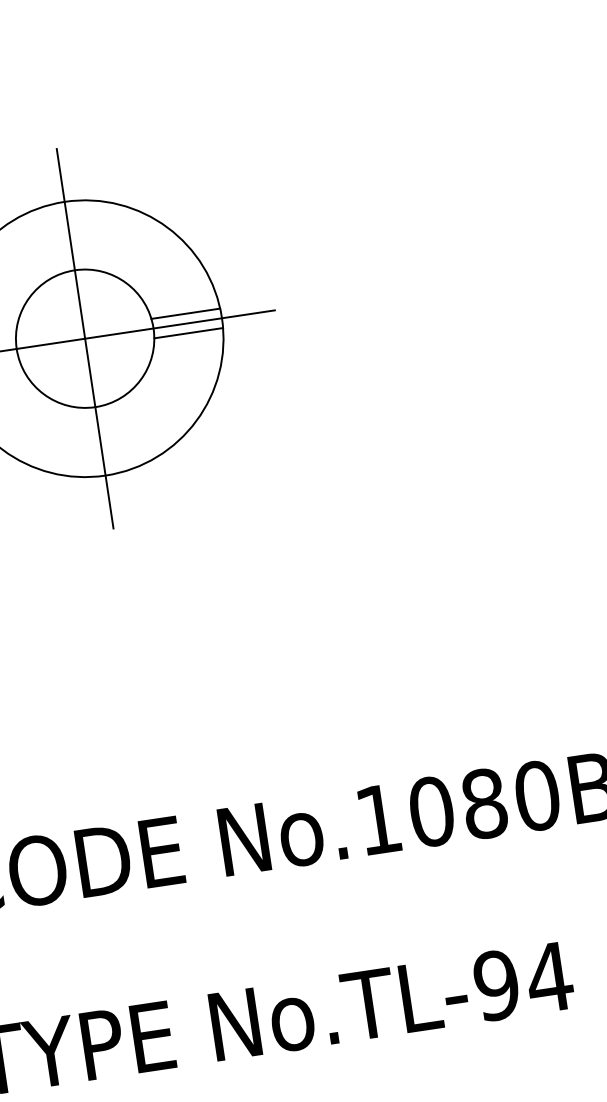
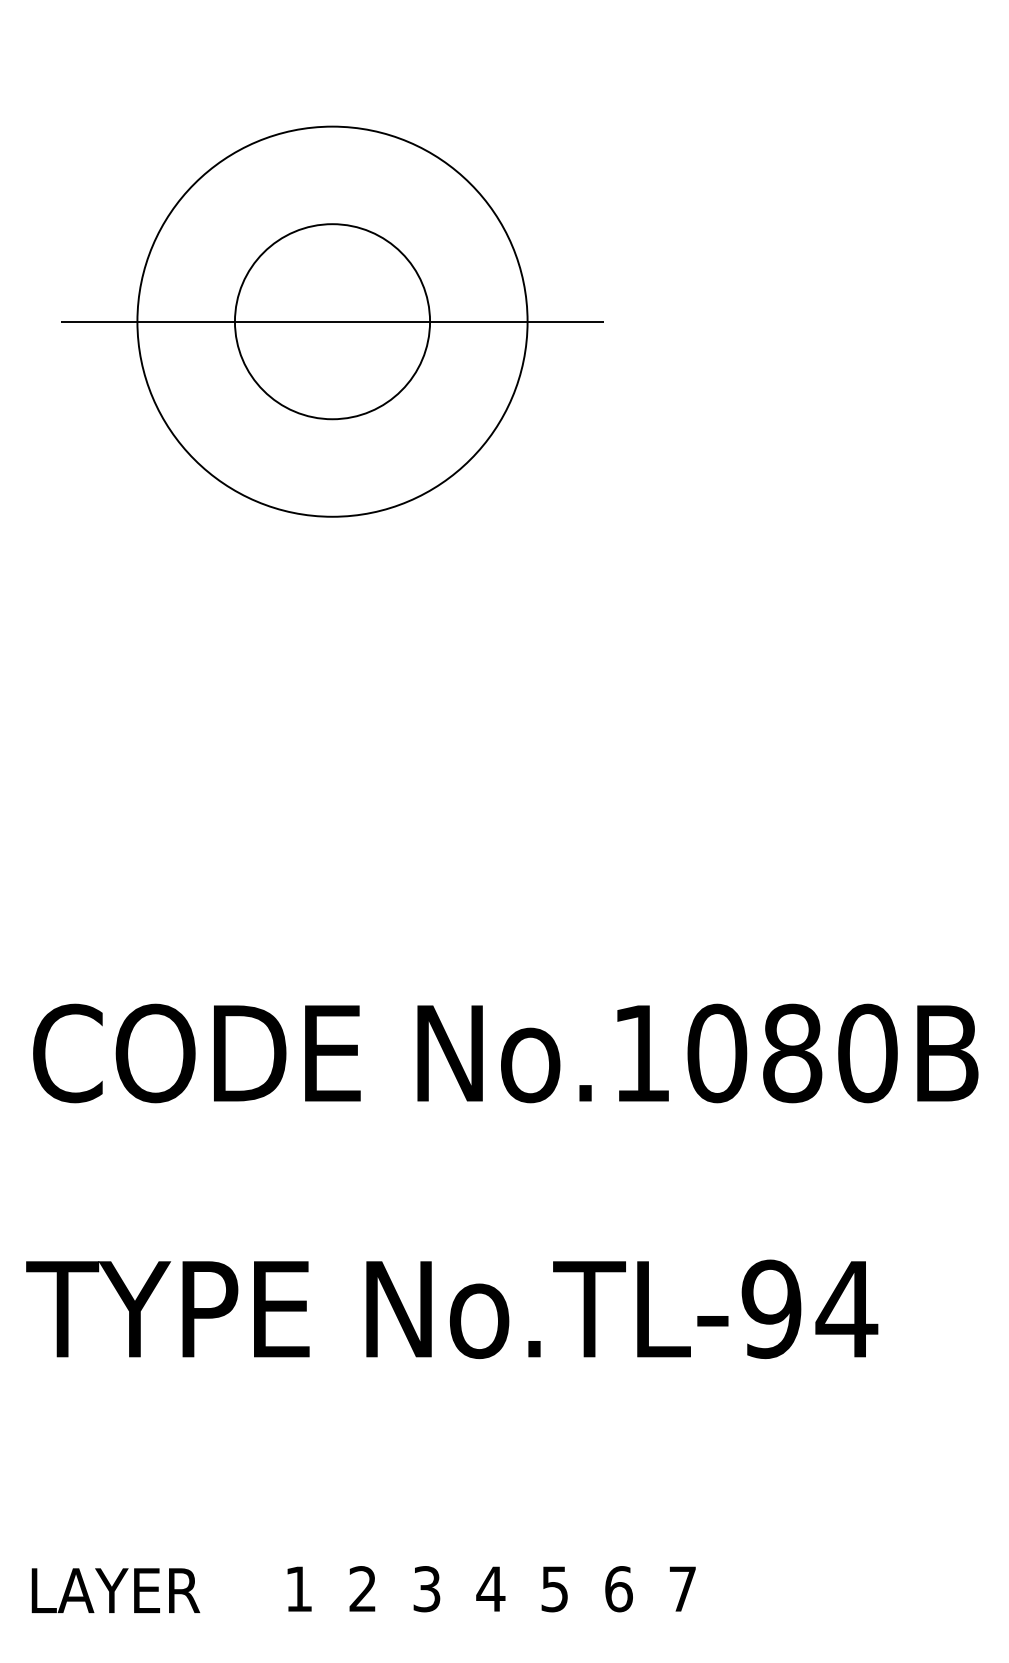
line: (186, 313) -> (478, 307), removed
line: (189, 333) -> (478, 335), removed
line: (85, 338) -> (332, 321), removed

